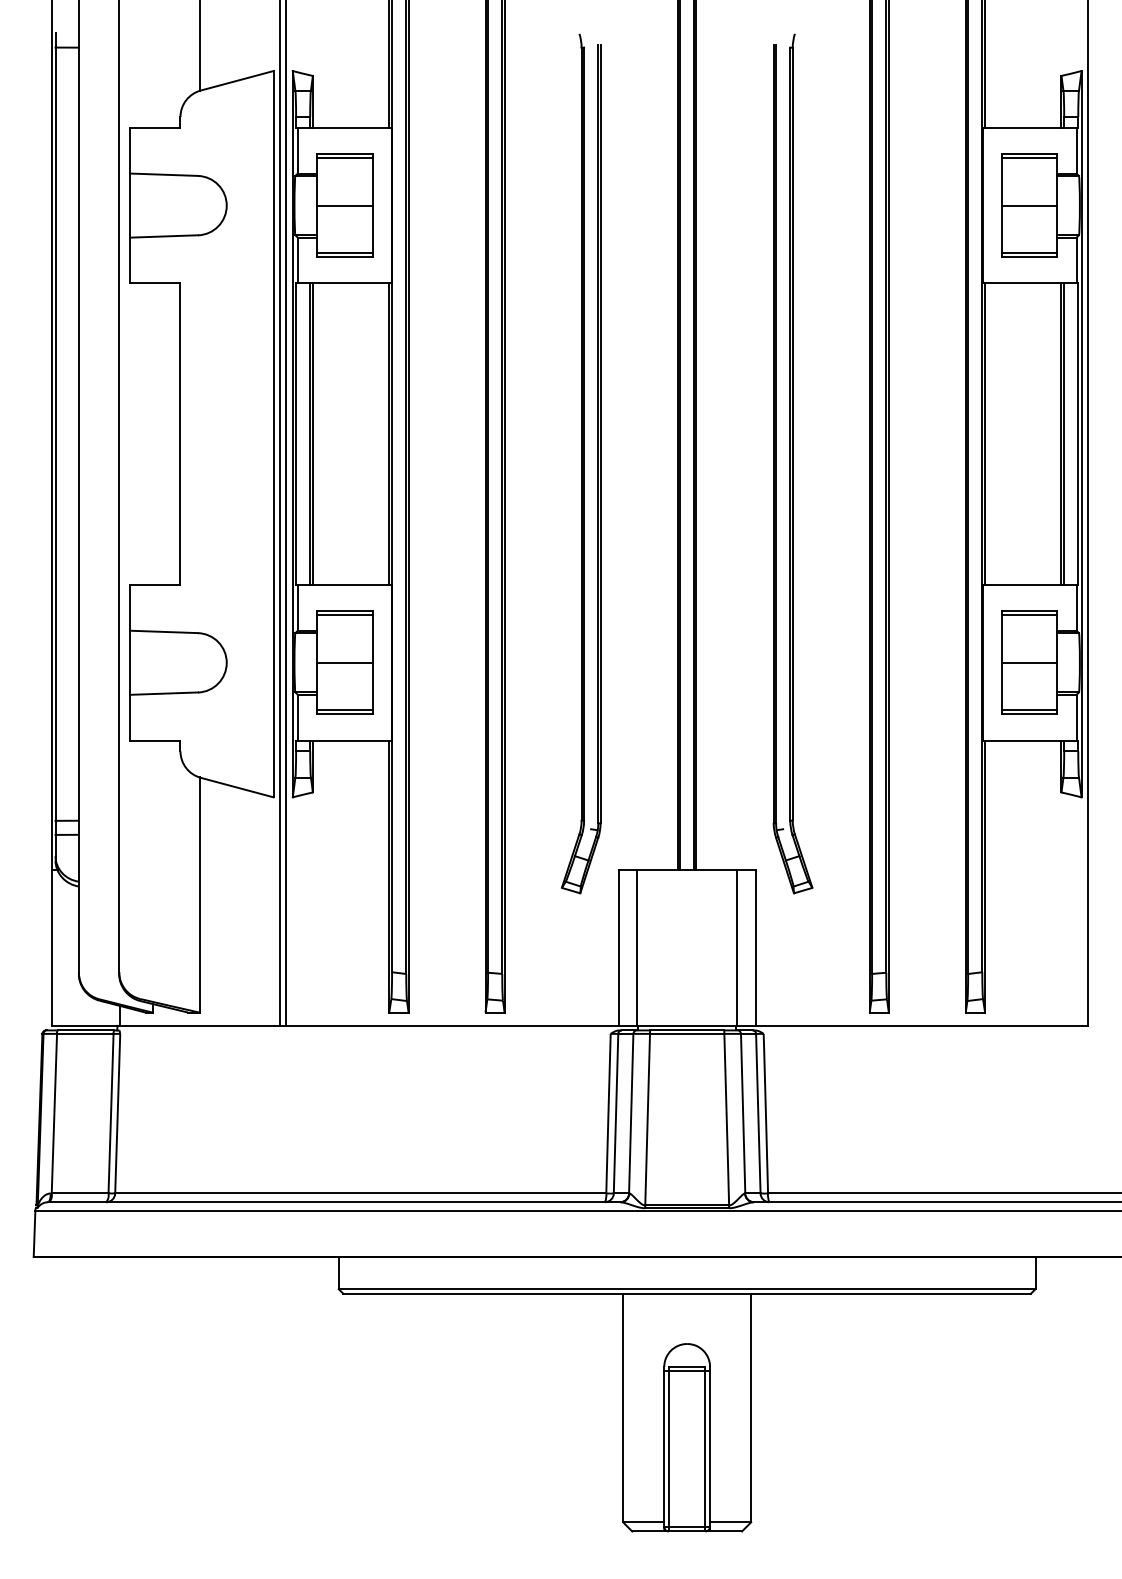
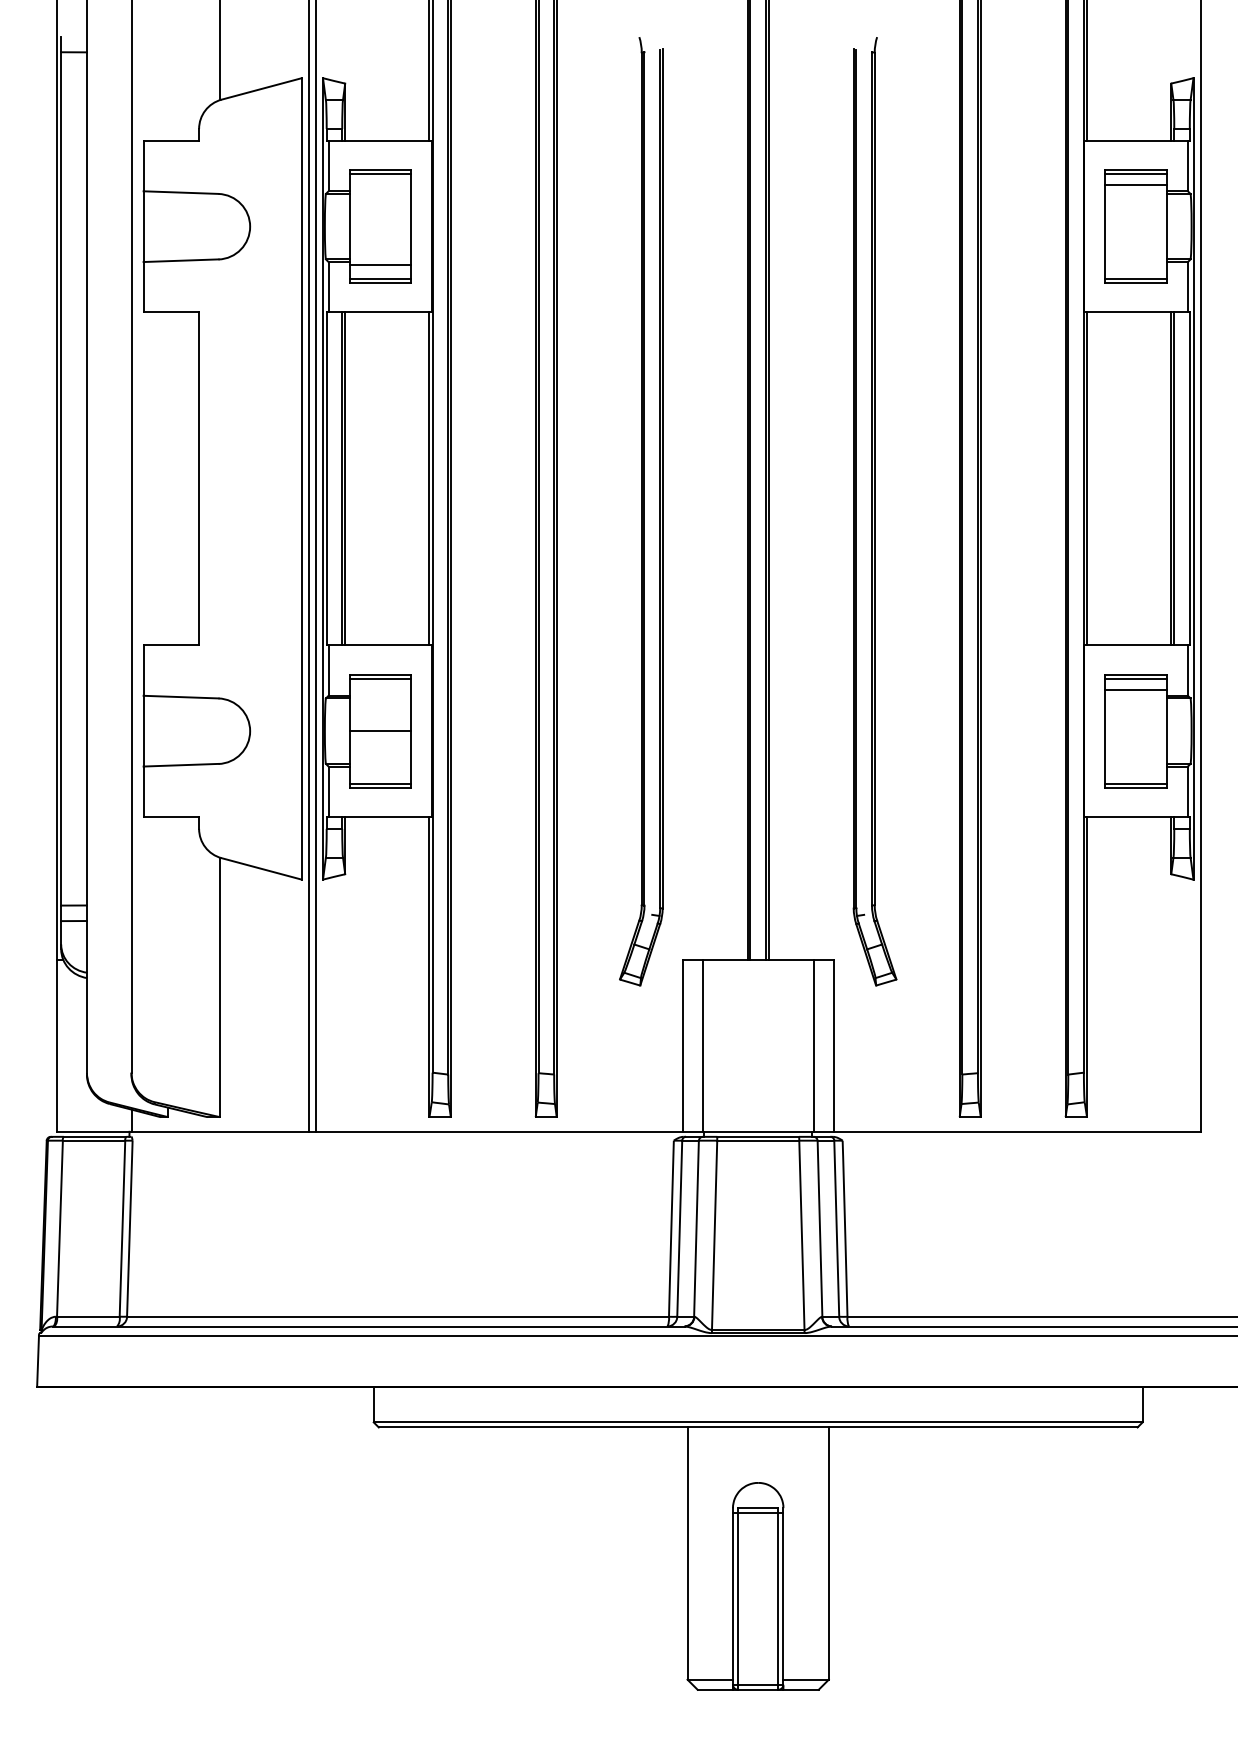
line: (344, 205) -> (380, 264), moved
line: (1029, 205) -> (1135, 184), moved
line: (1029, 663) -> (1135, 690), moved

